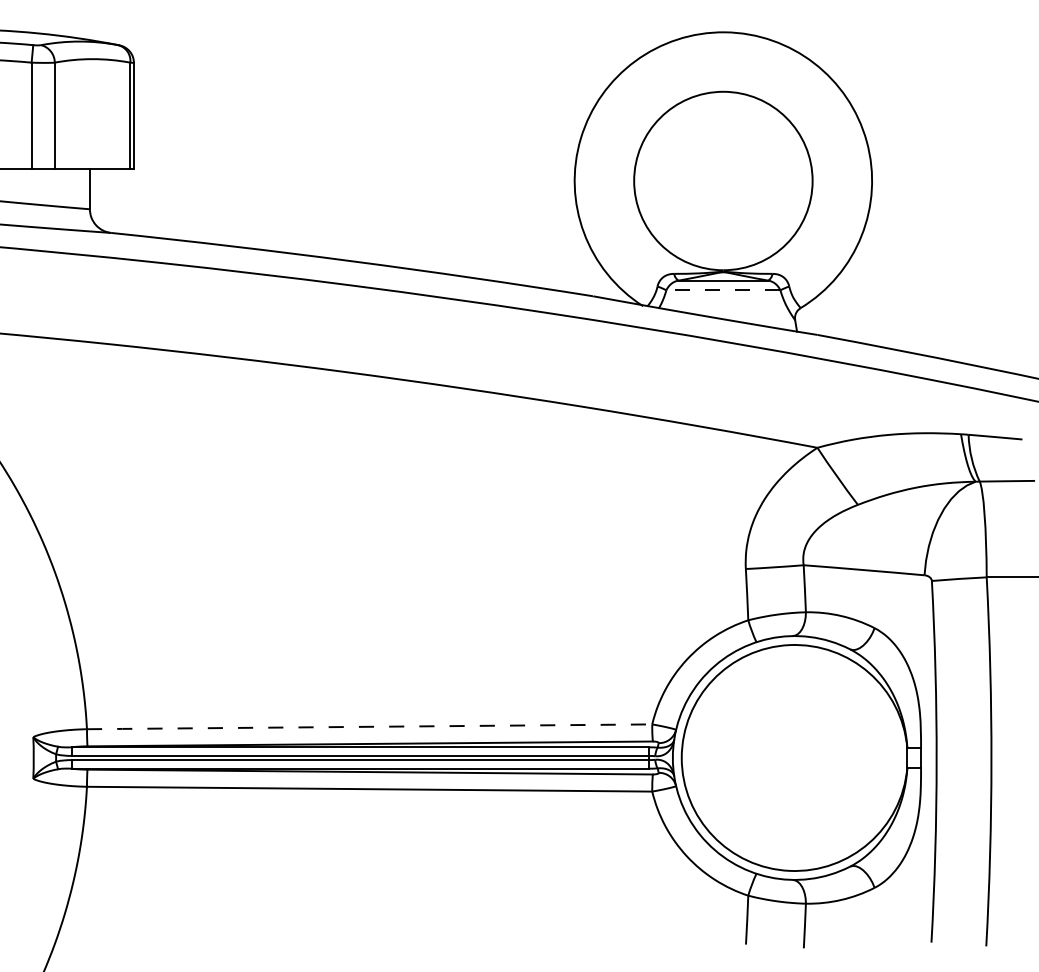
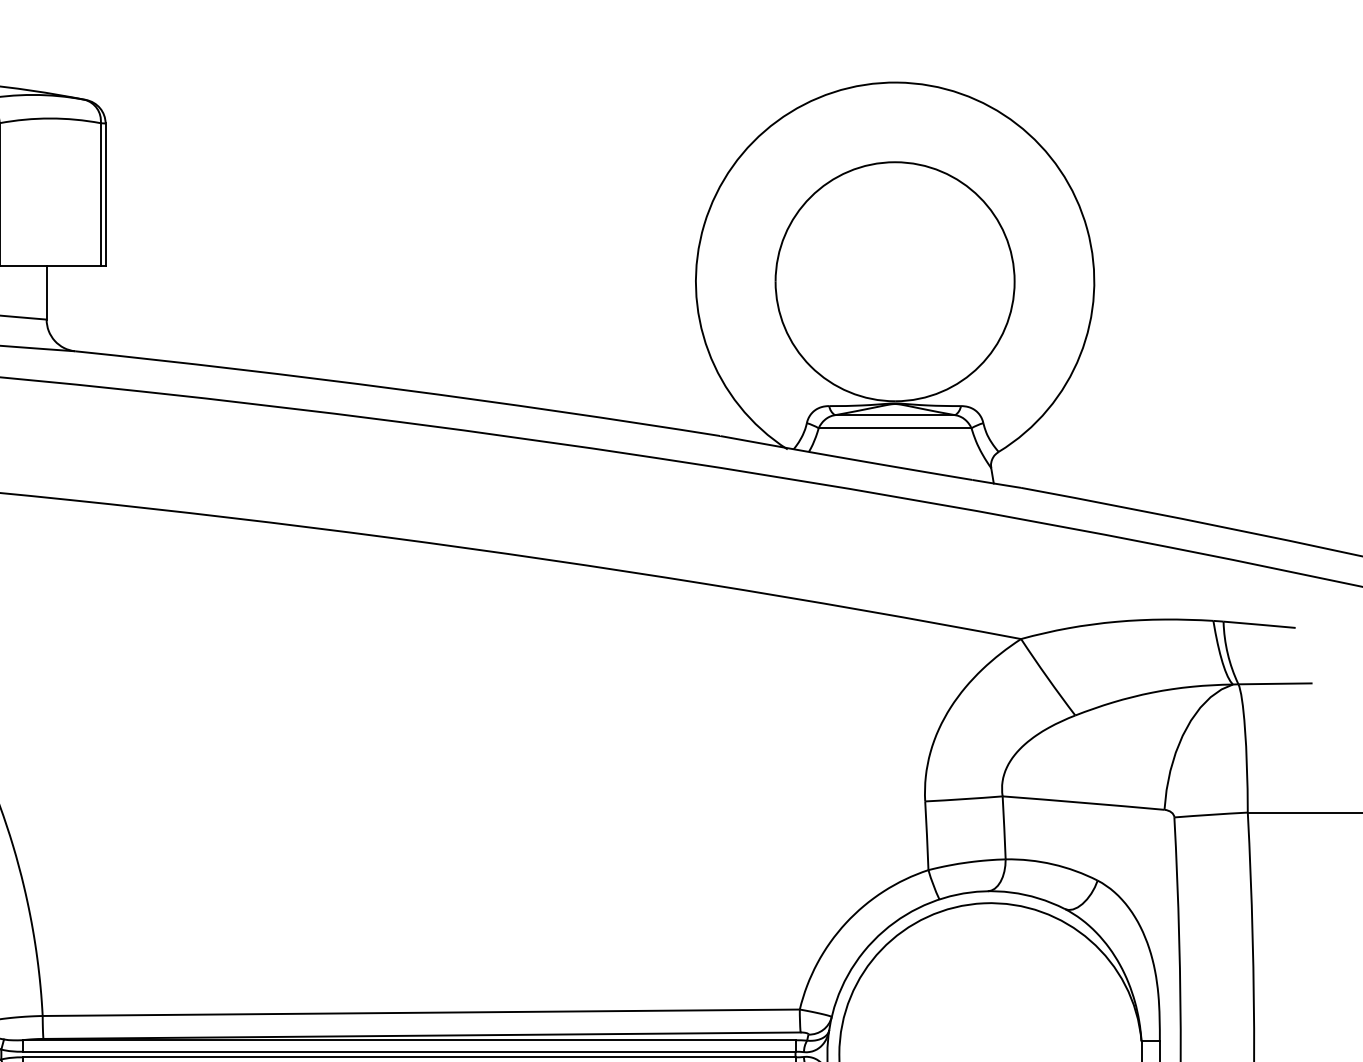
line: (722, 290) -> (893, 428), dashed -> solid
line: (368, 726) -> (419, 1012), dashed -> solid

